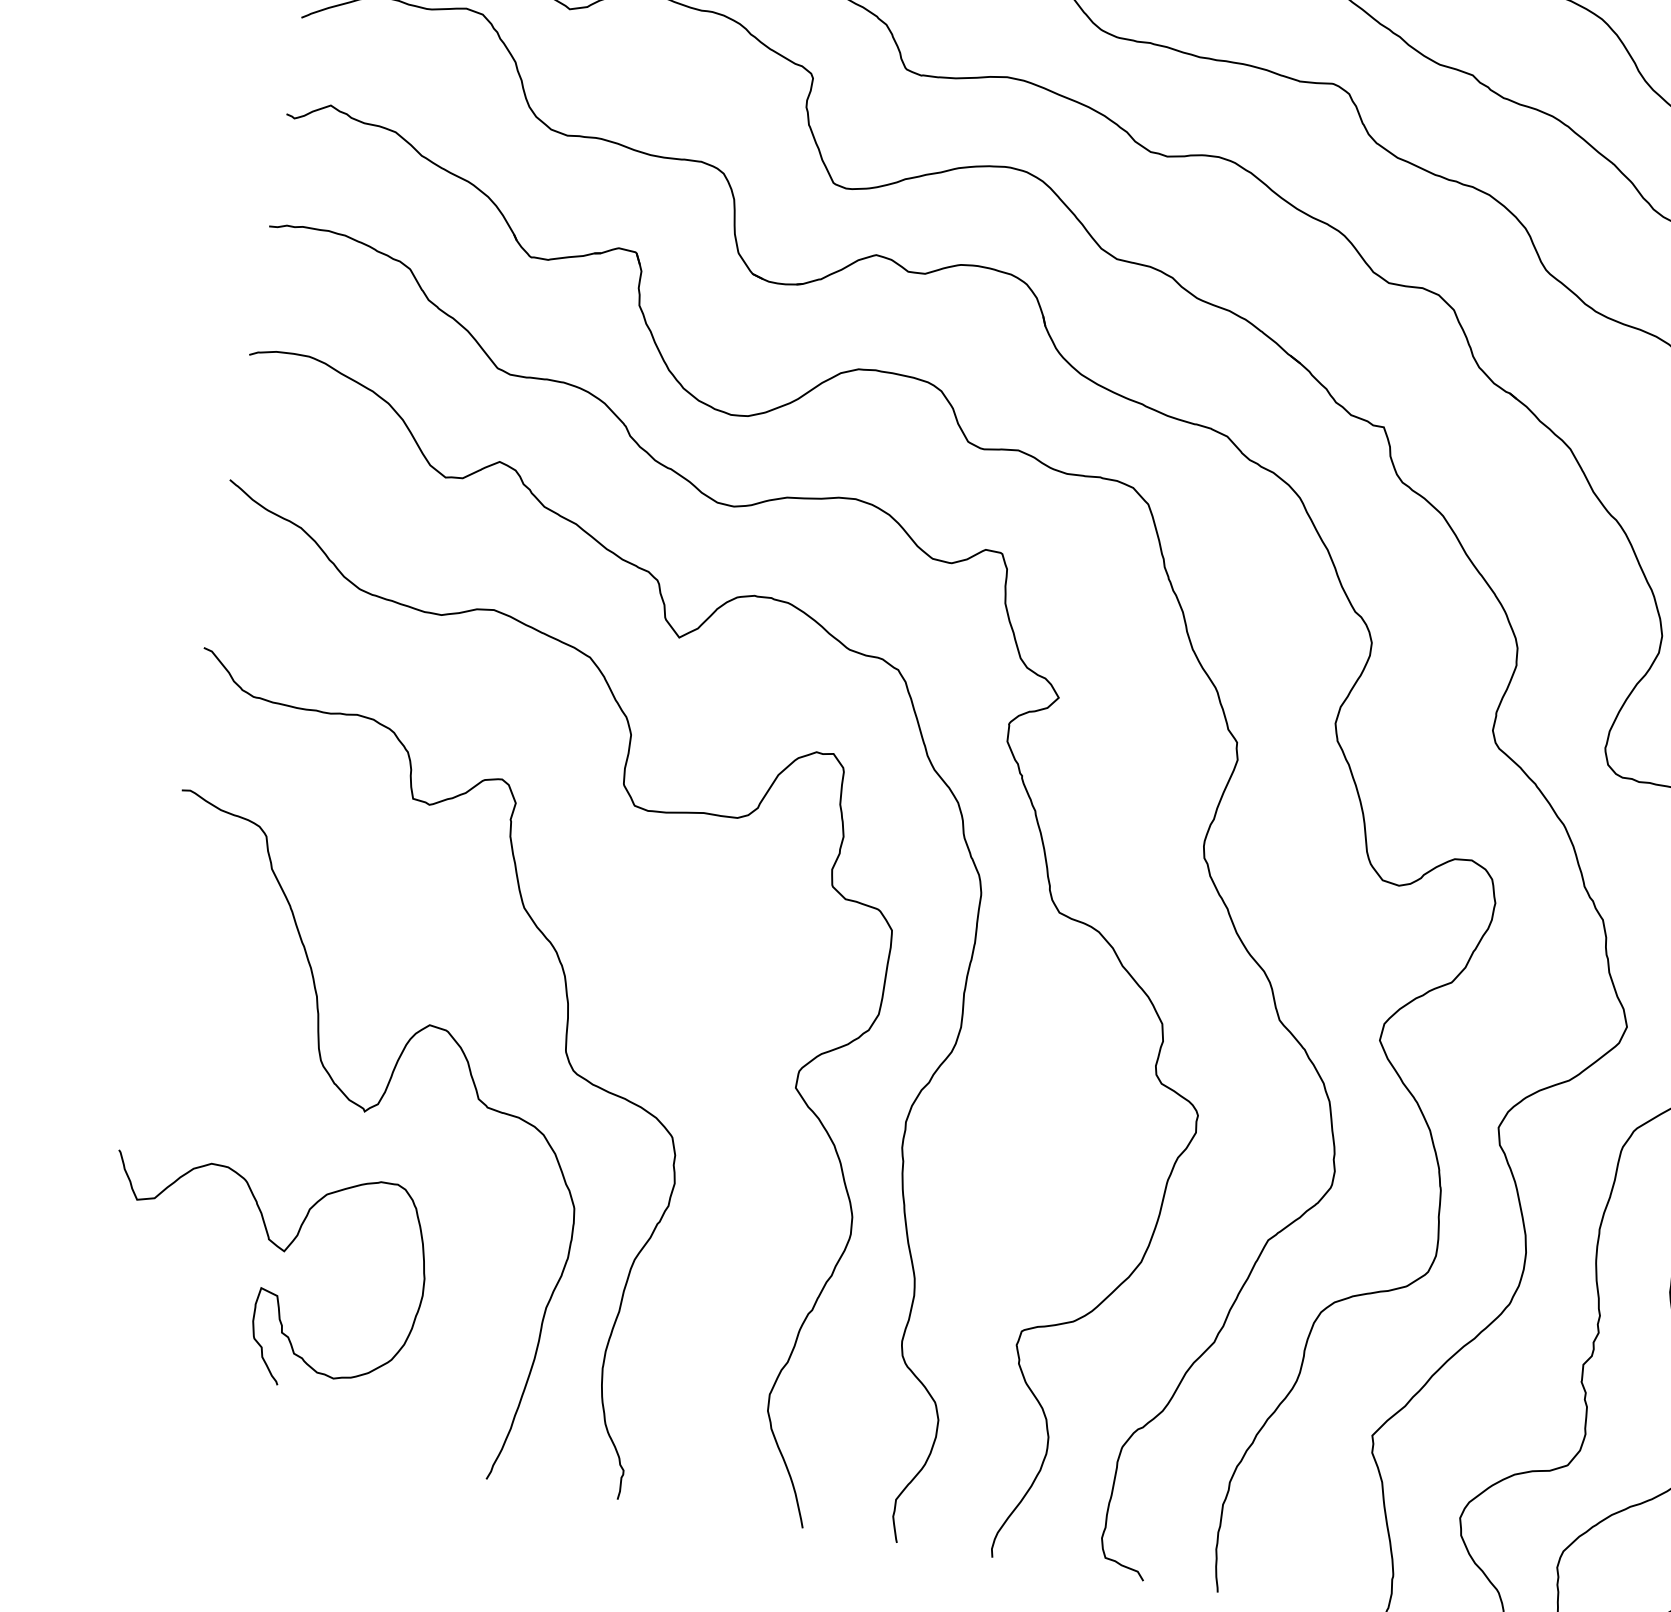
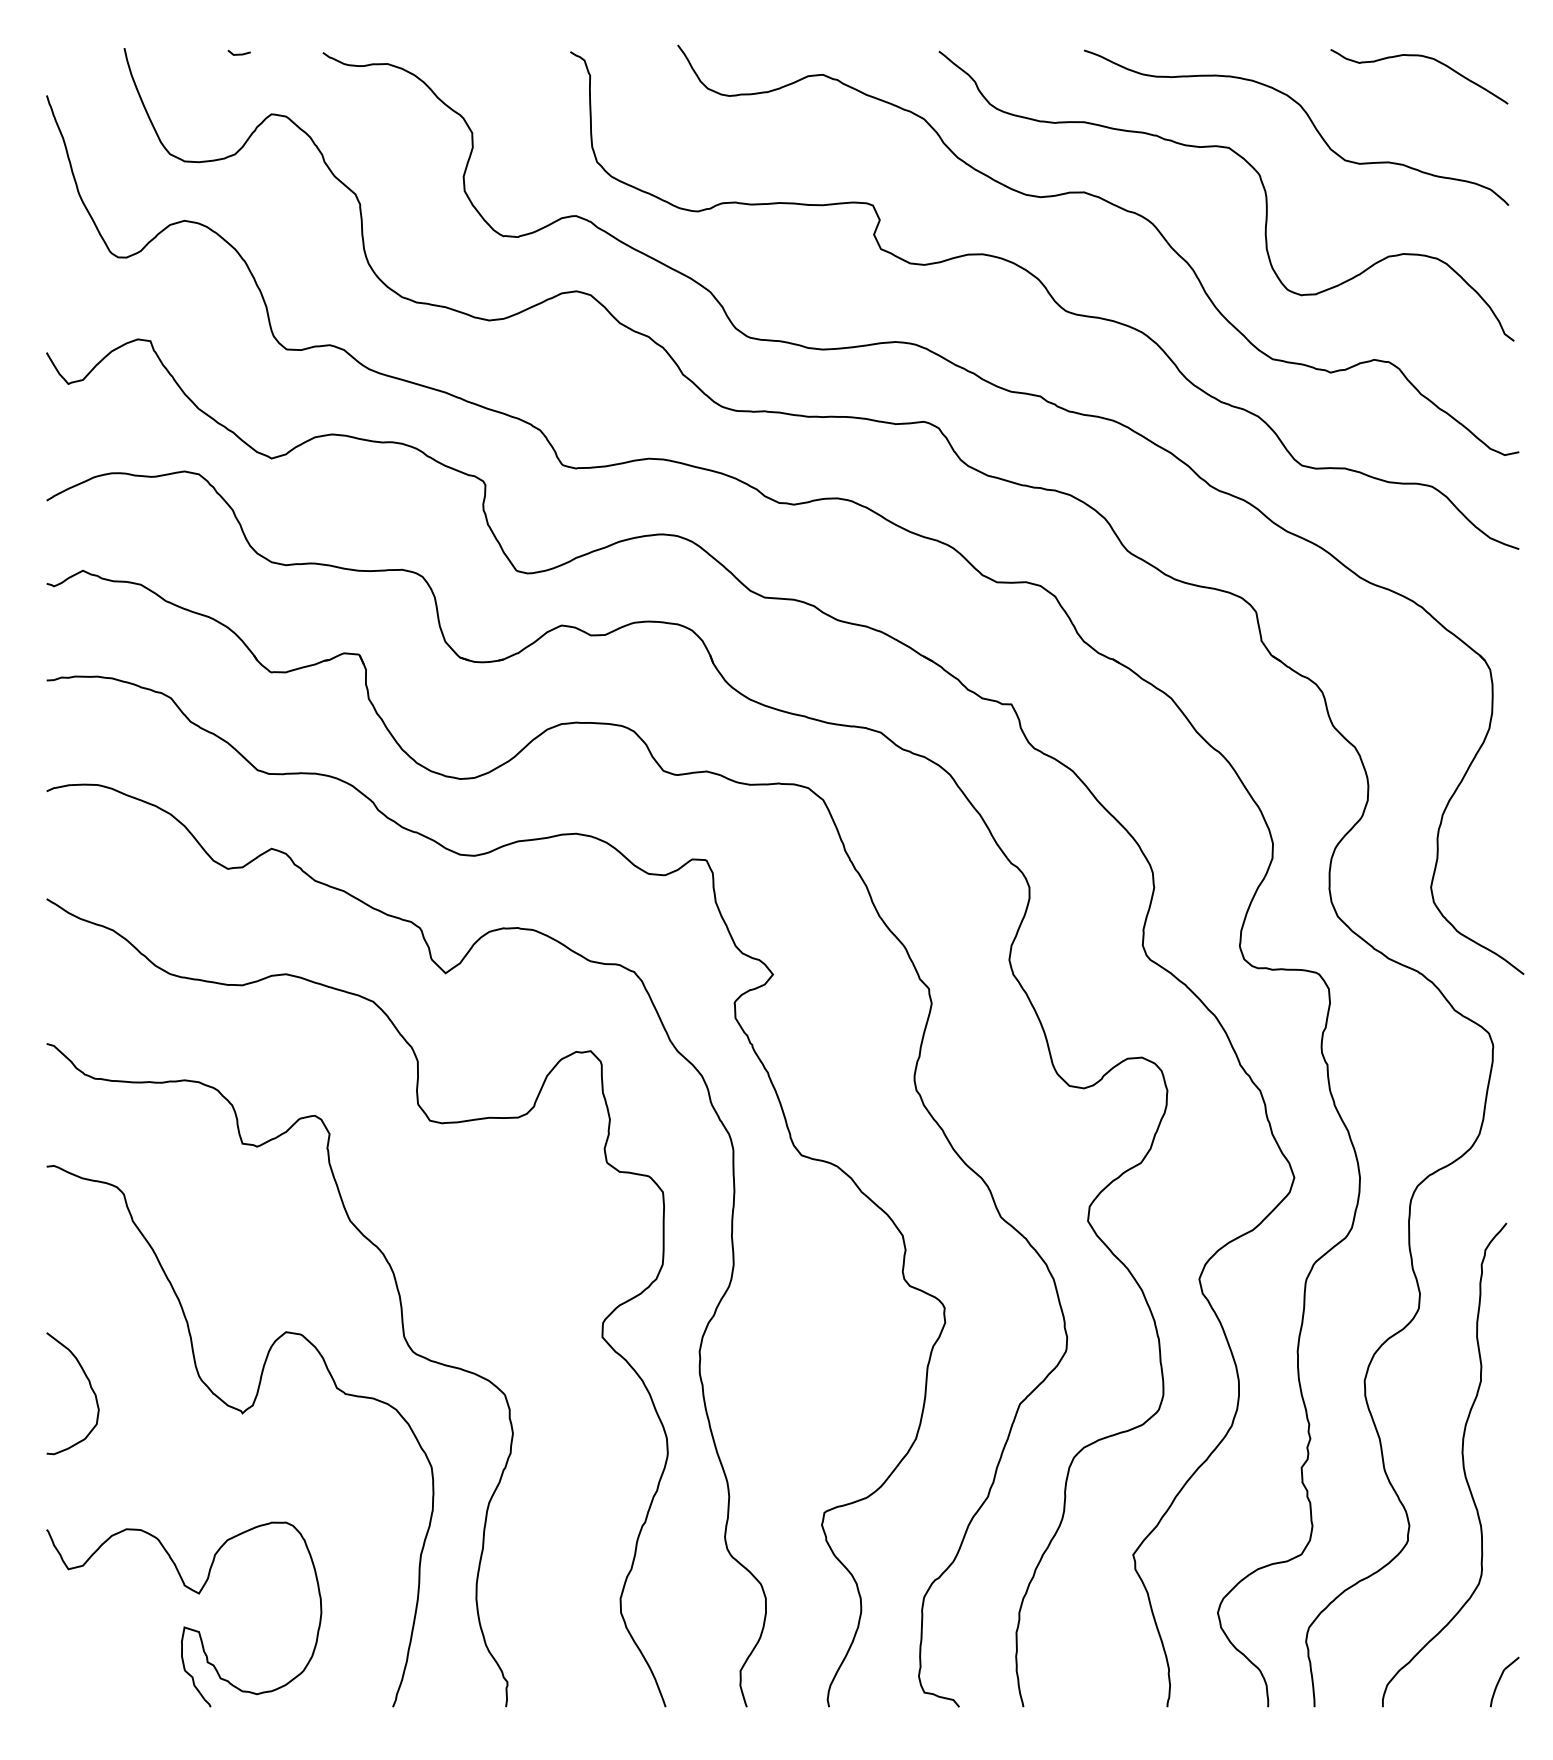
curve: (192, 1055) -> (90, 1388), added
curve: (261, 1286) -> (184, 1626), moved

